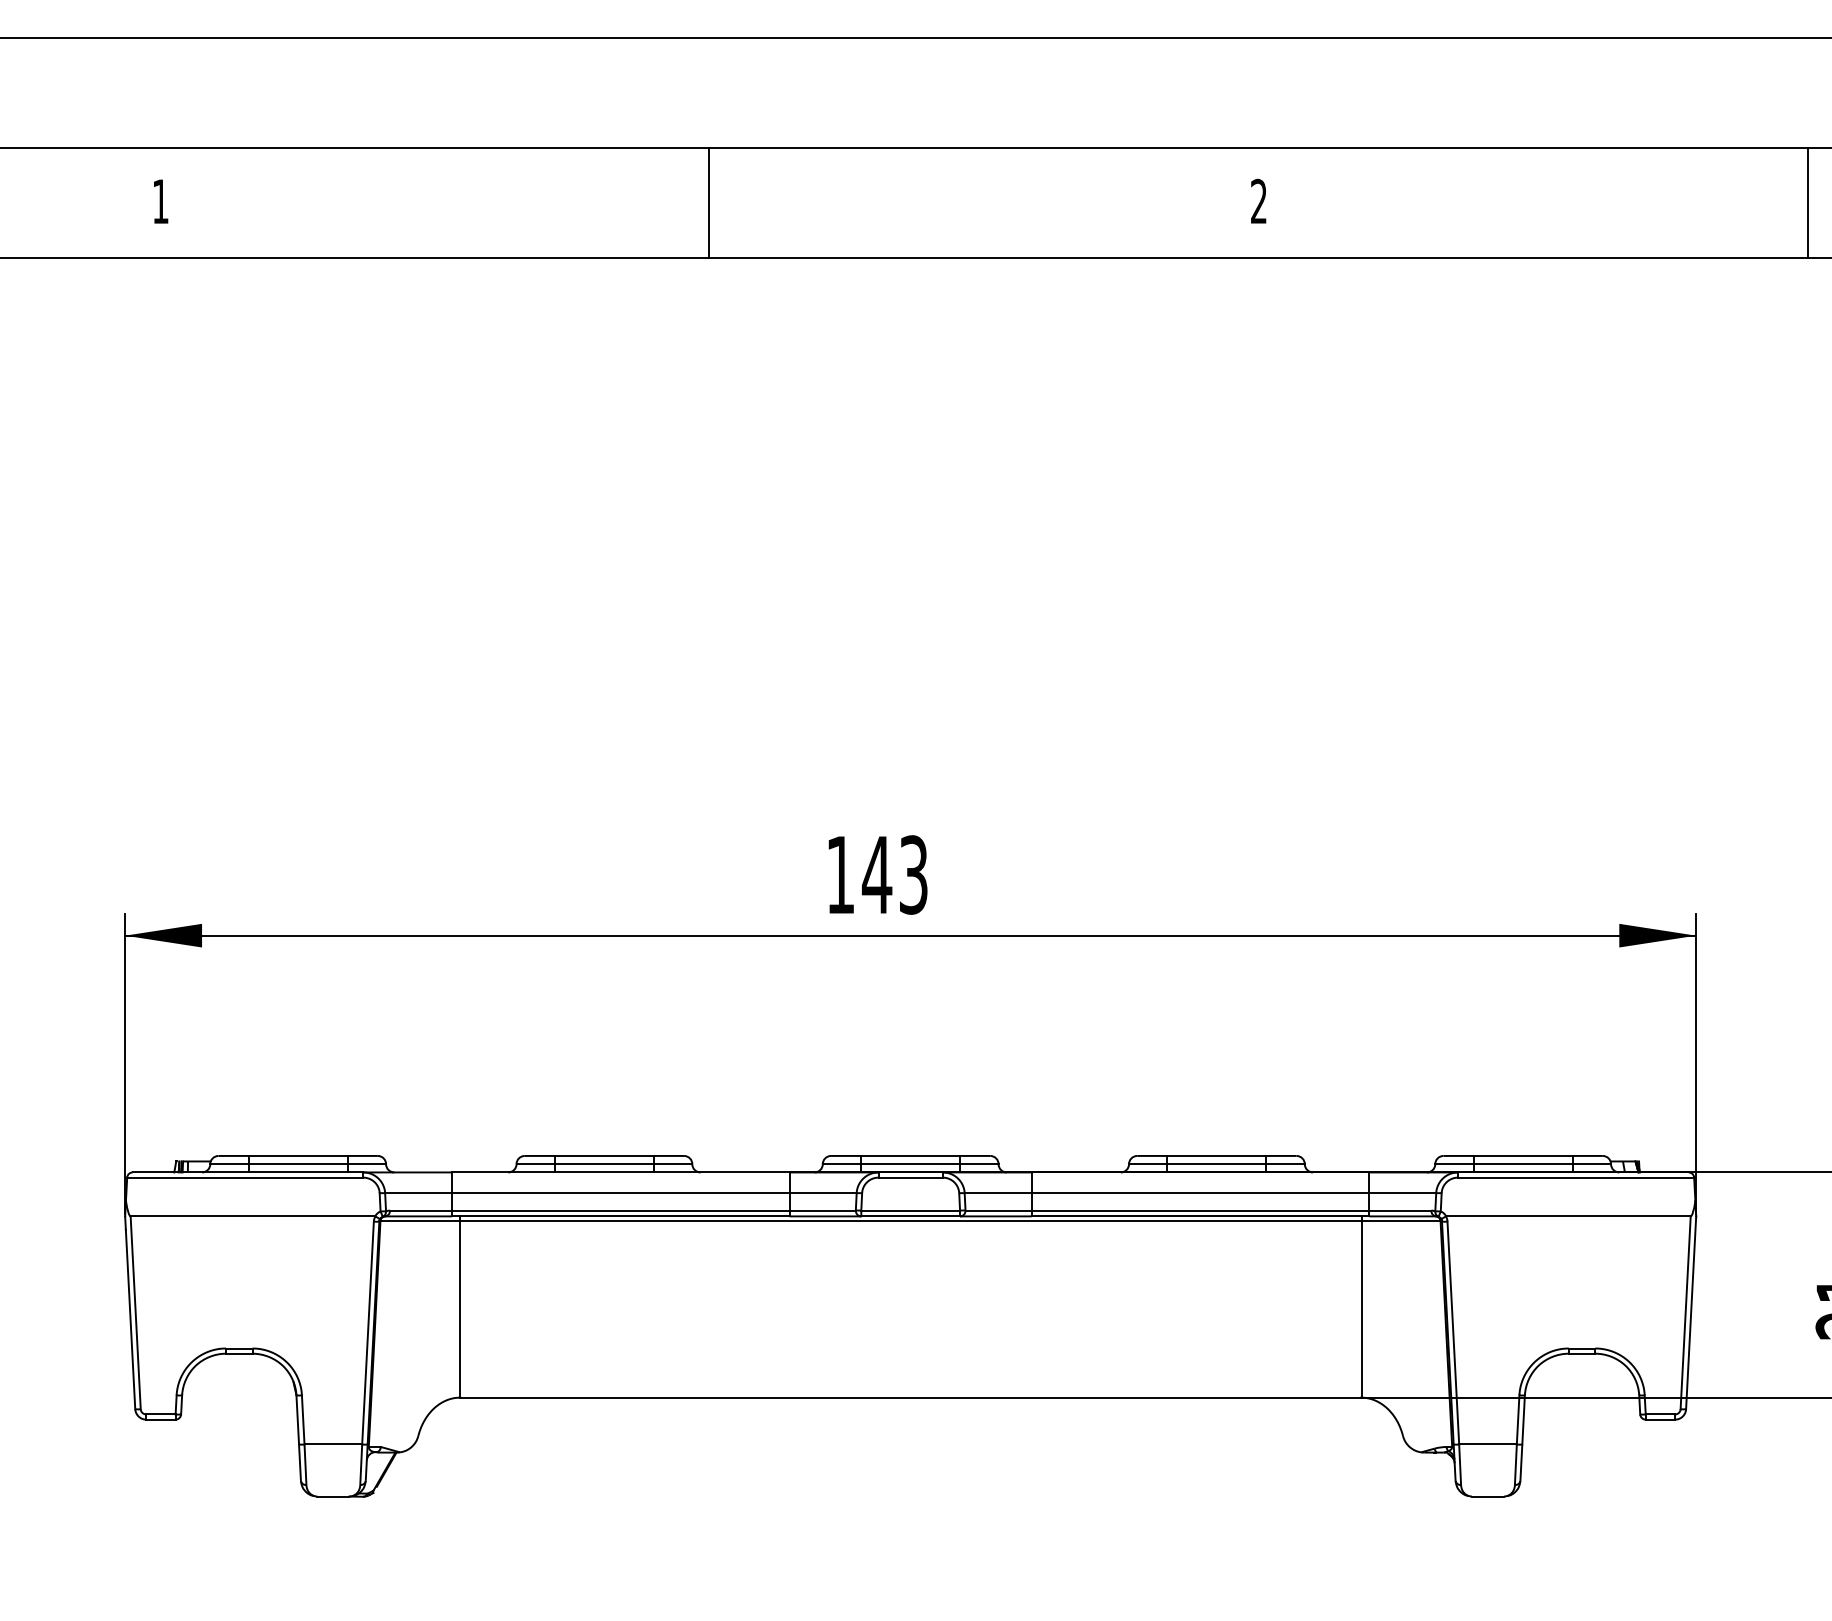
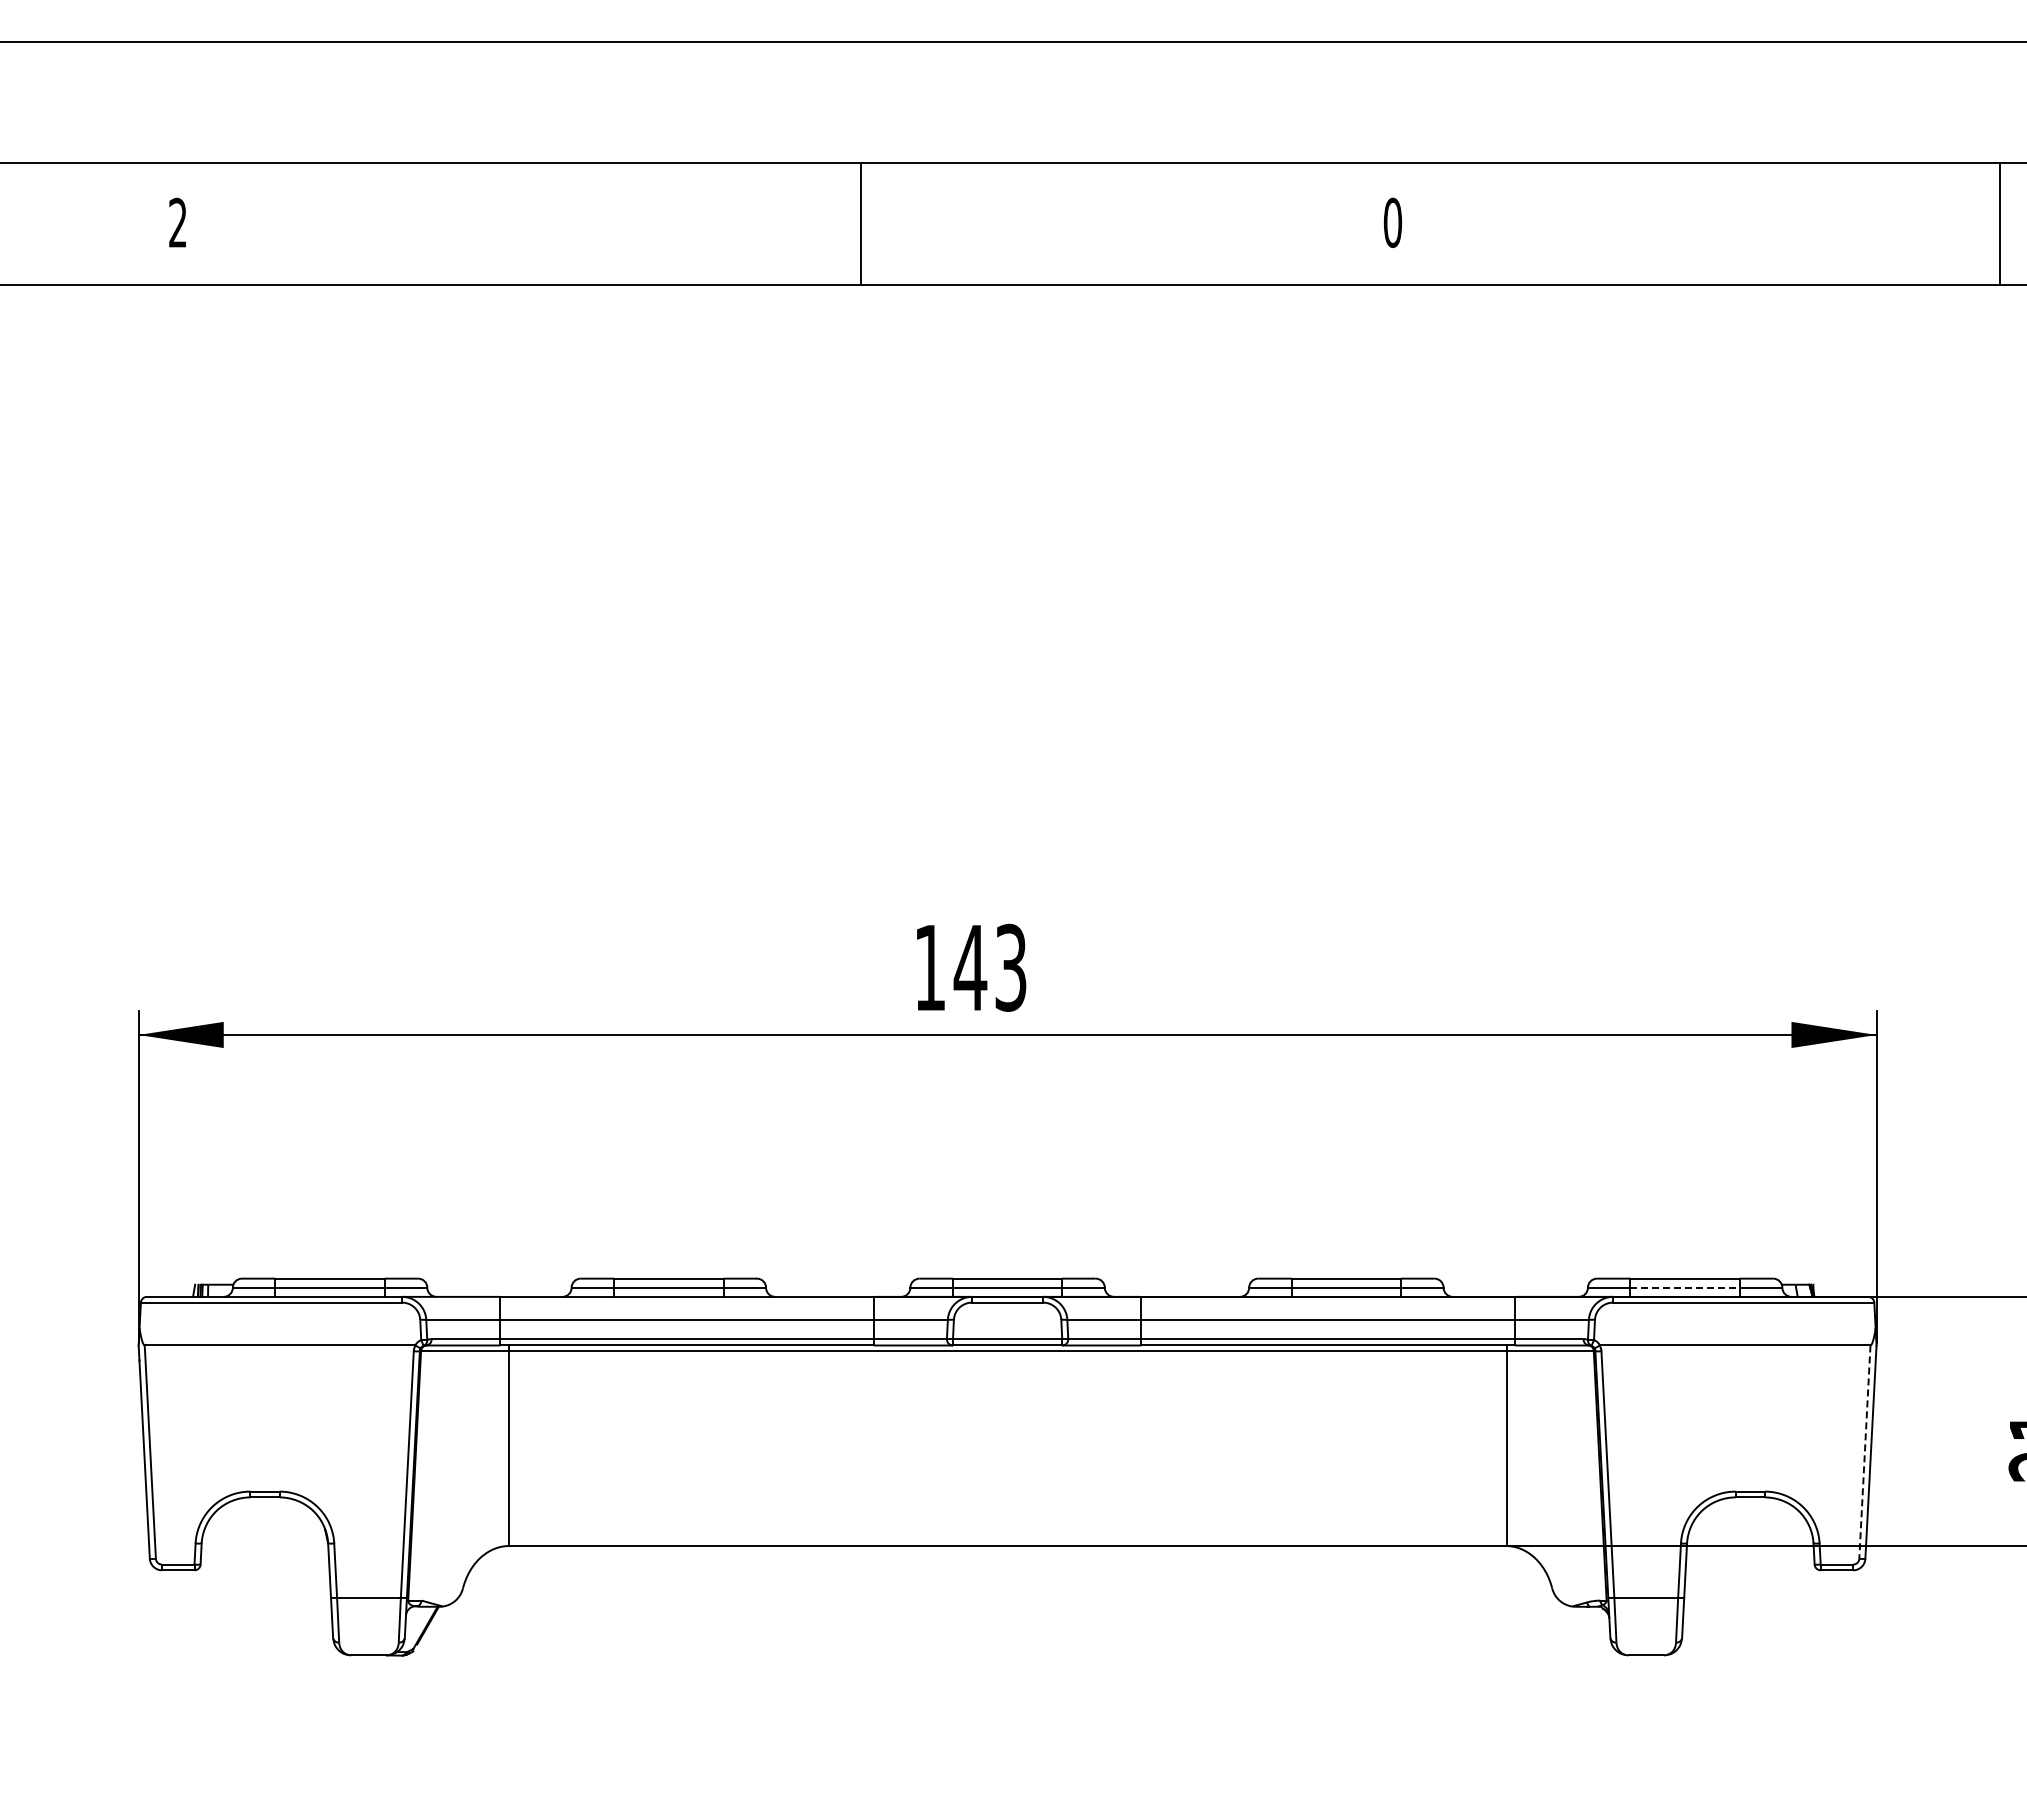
text: (160, 201) -> (177, 222), 1 -> 2
text: (1258, 201) -> (1392, 222), 2 -> 0
line: (708, 203) -> (860, 224), moved
line: (1523, 1163) -> (1685, 1287), solid -> dashed
line: (1685, 1313) -> (1864, 1452), solid -> dashed

